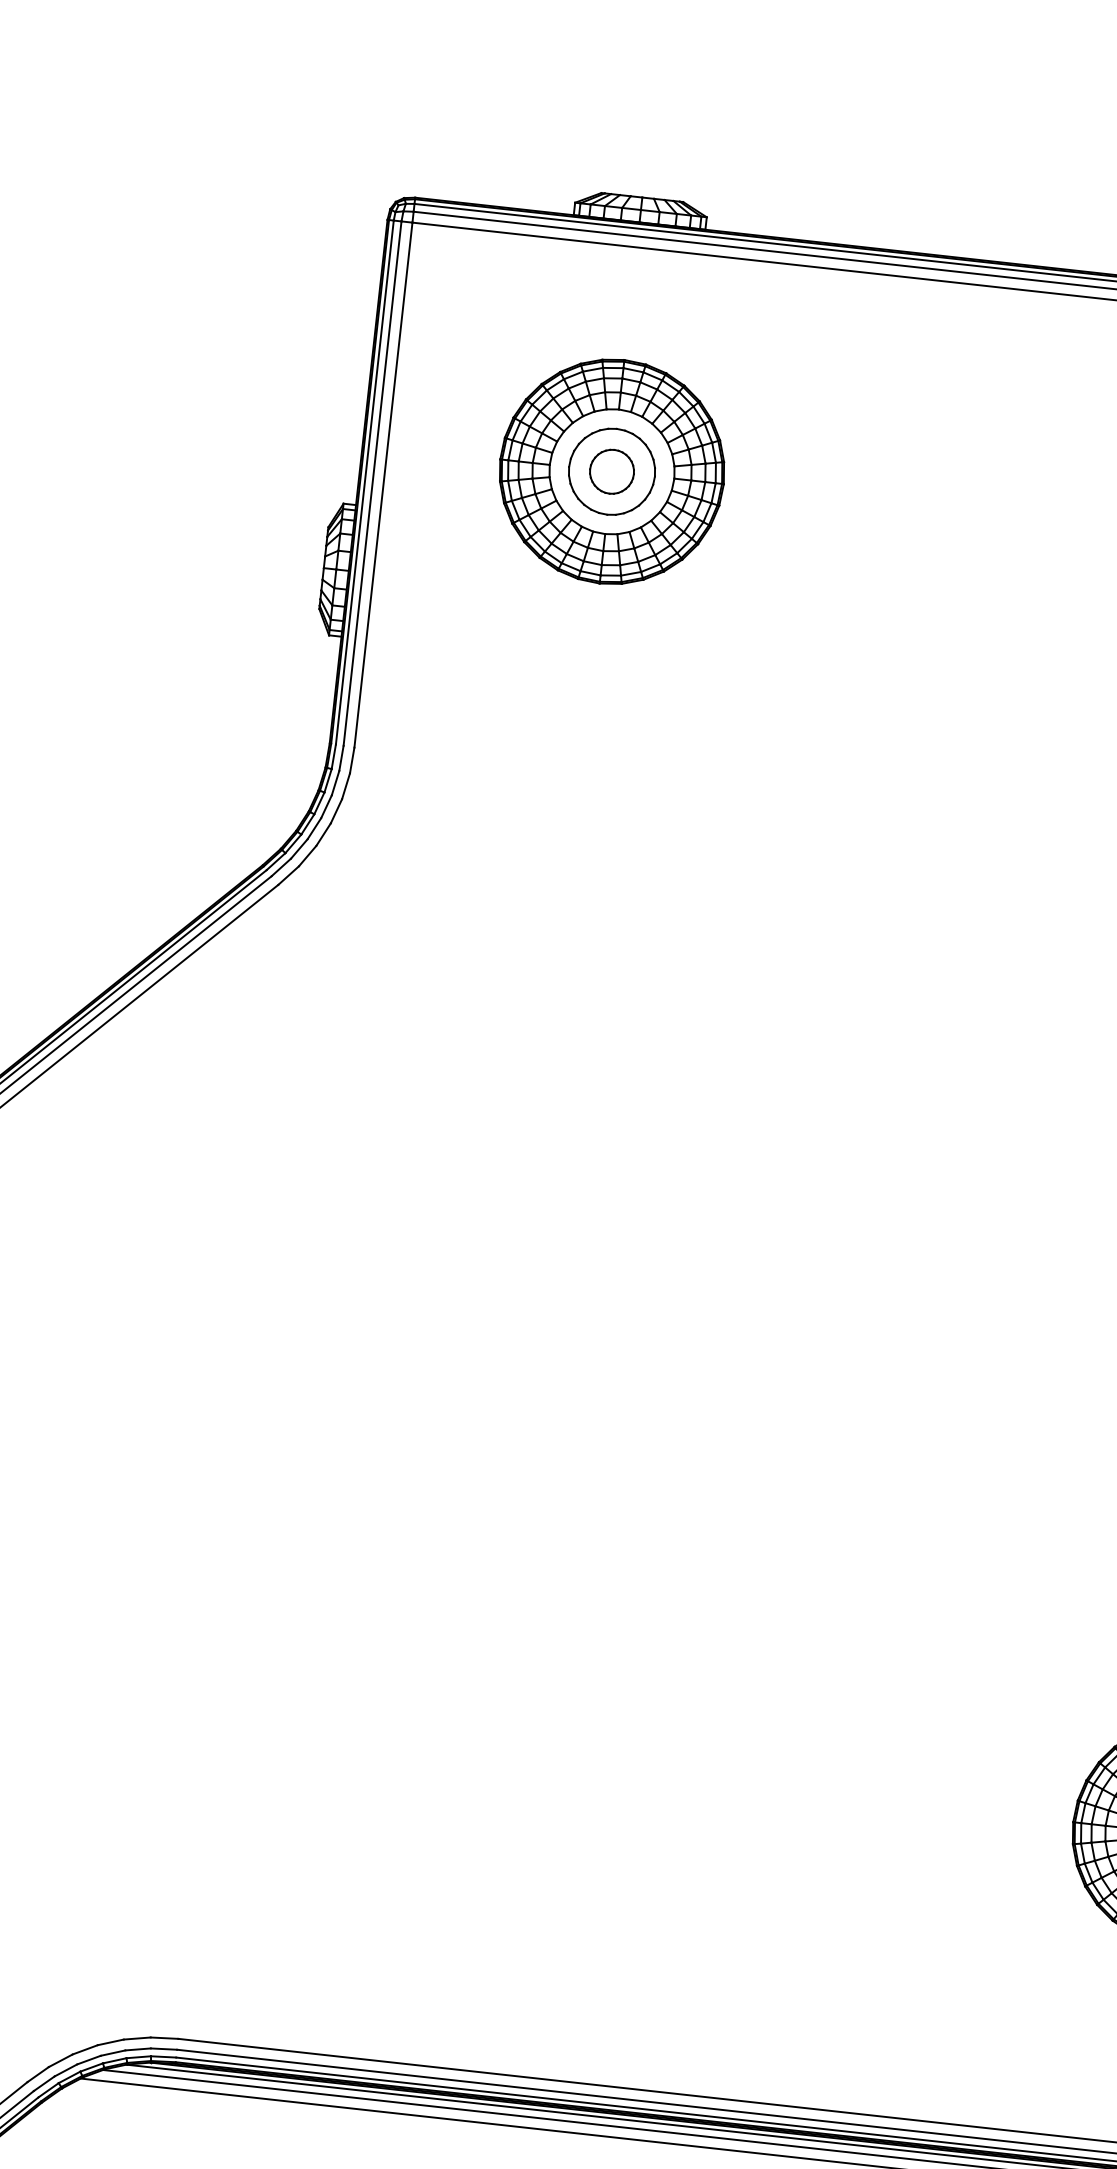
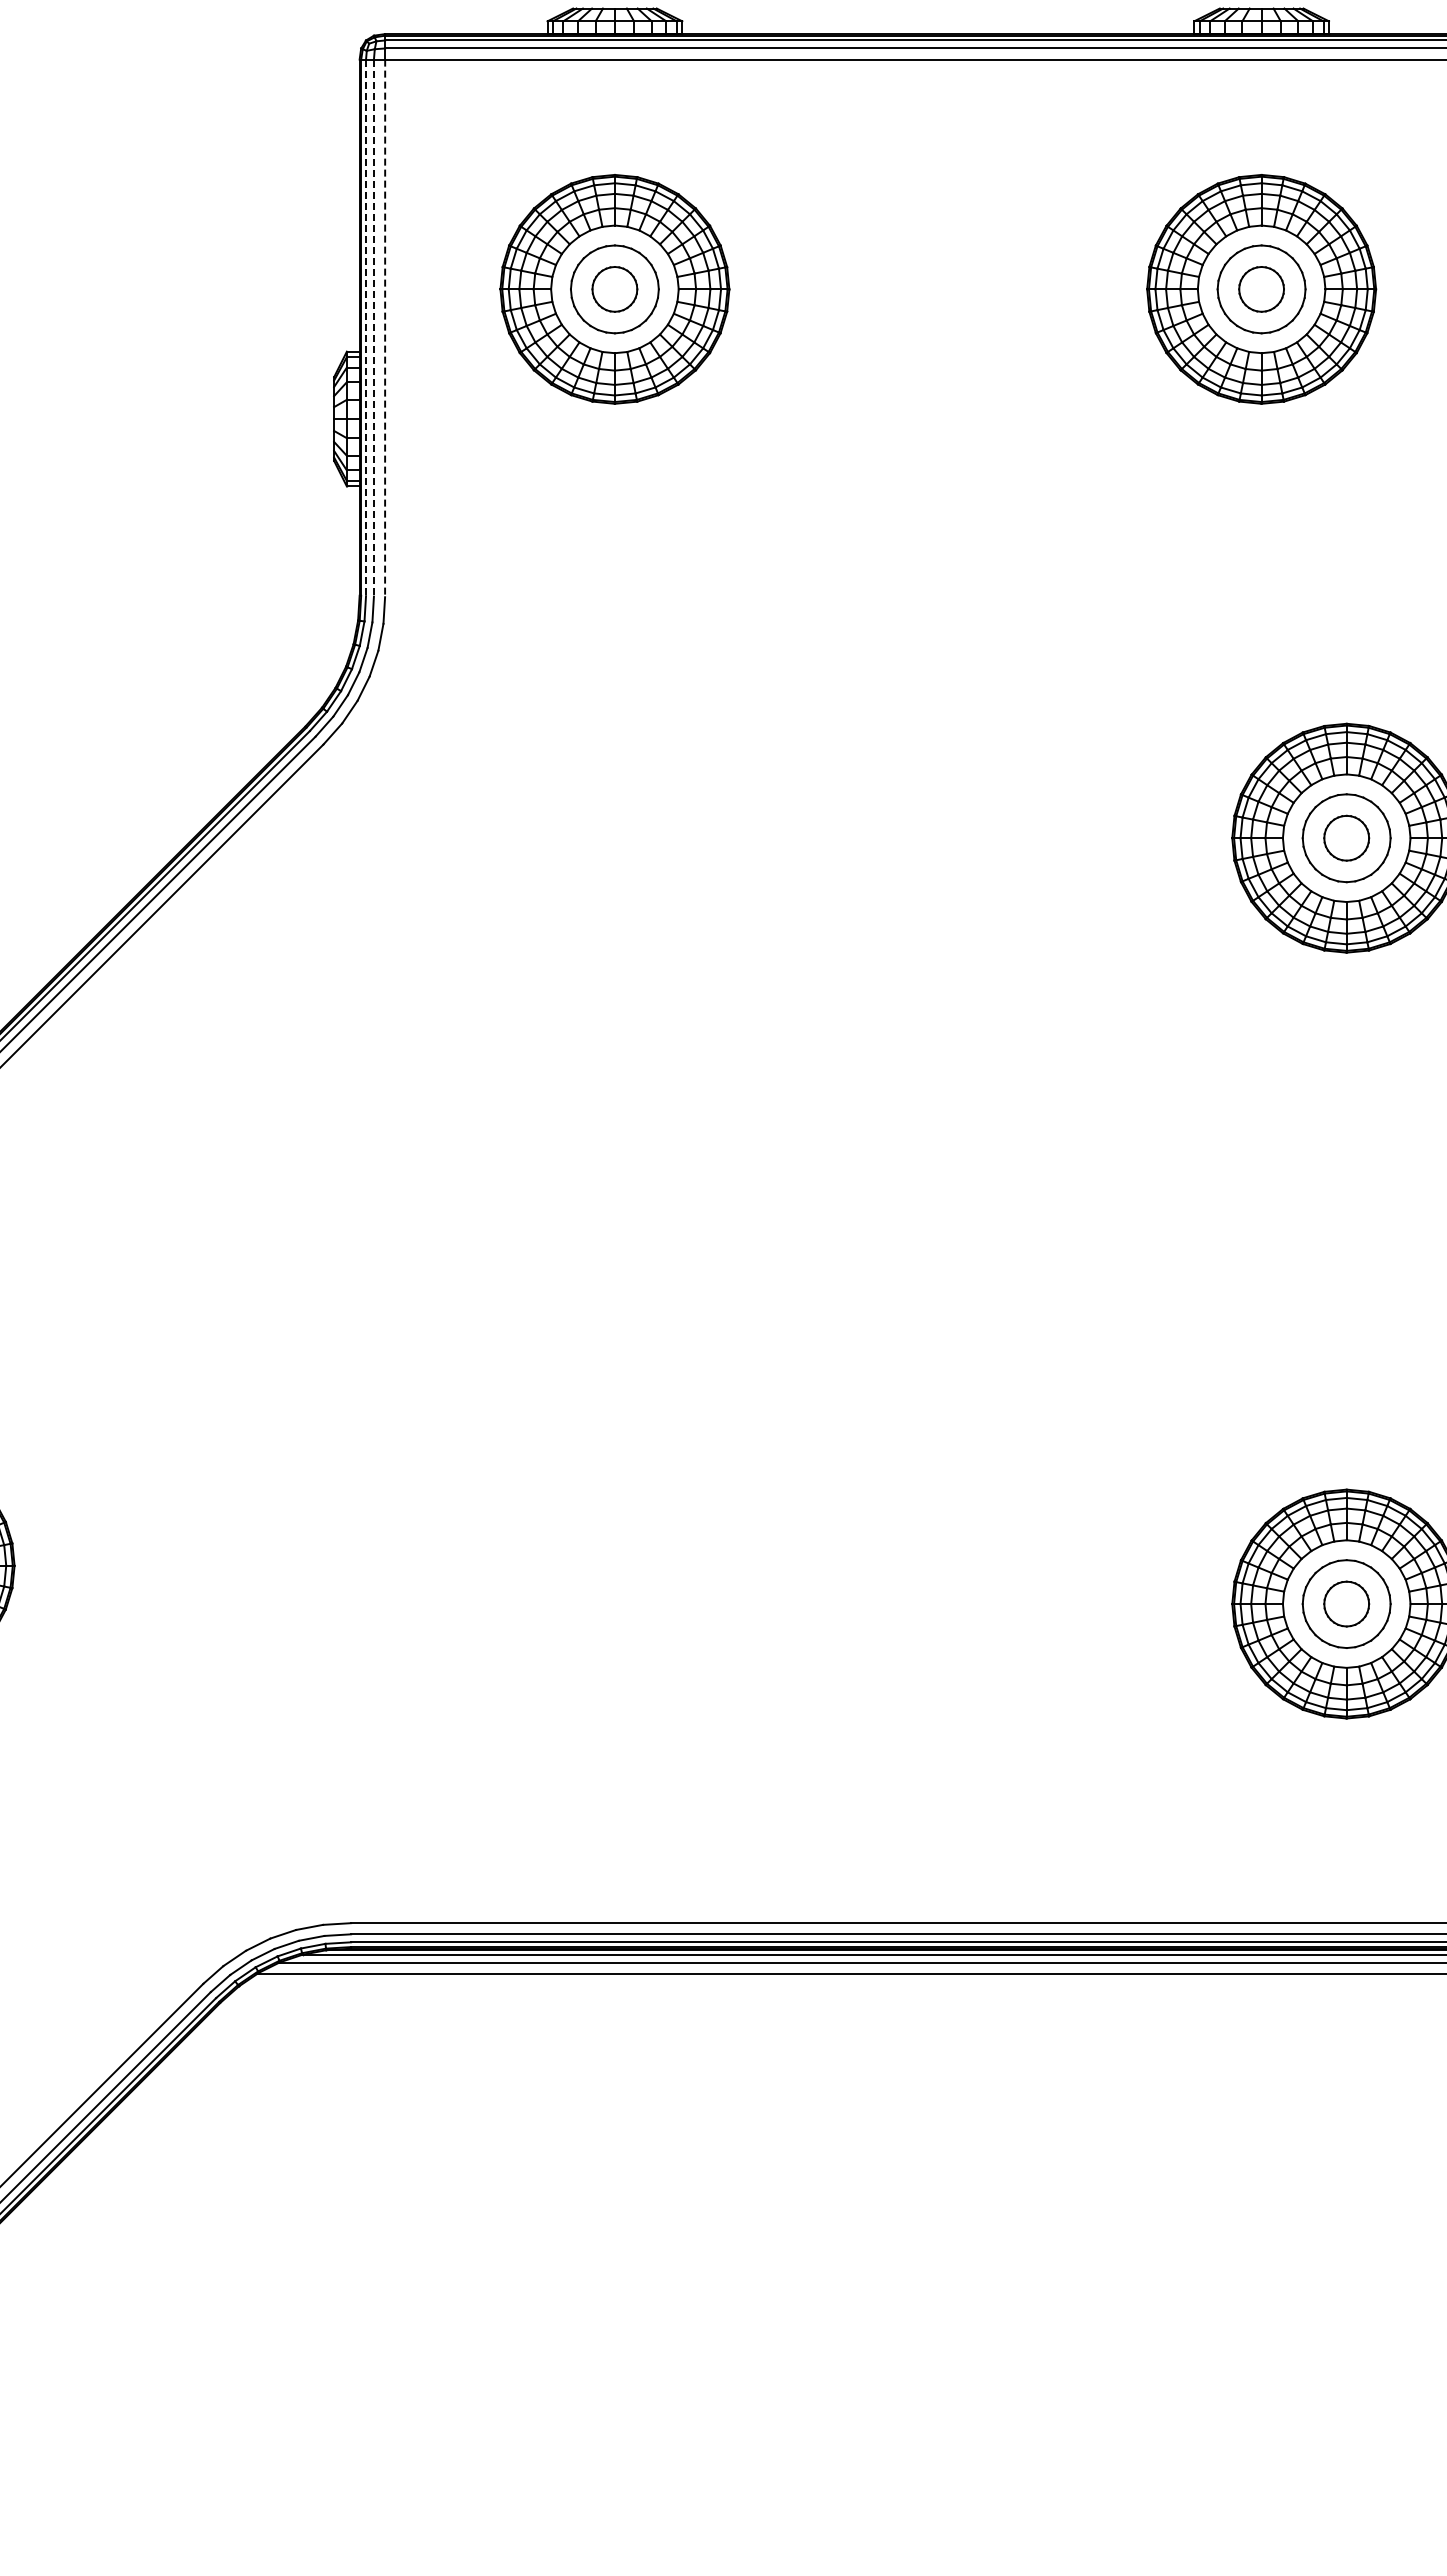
line: (365, 483) -> (366, 328), solid -> dashed
line: (372, 483) -> (373, 328), solid -> dashed
line: (383, 485) -> (385, 328), solid -> dashed

